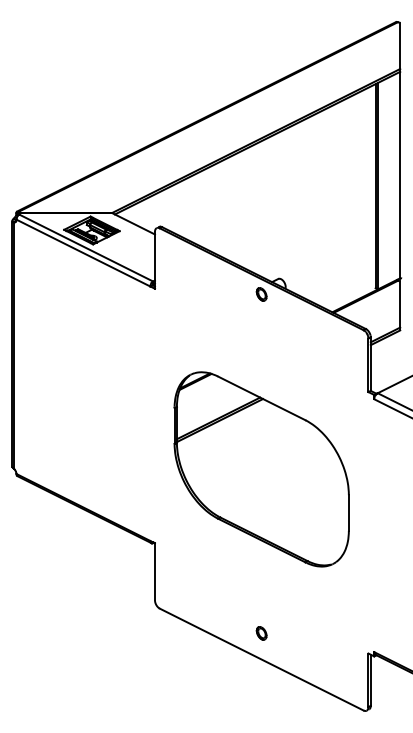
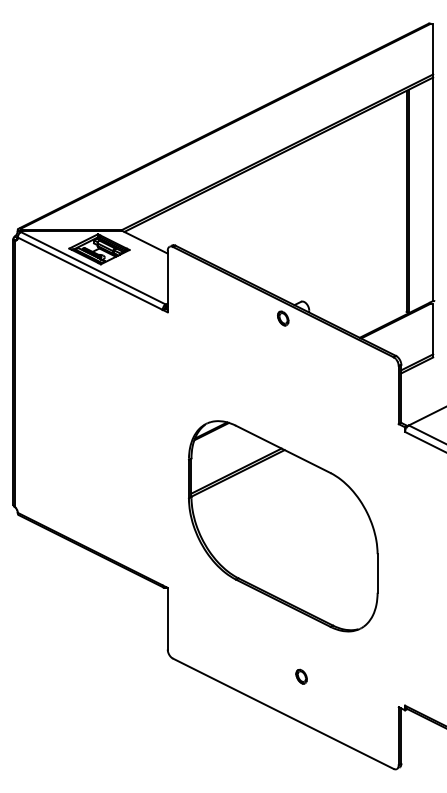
part: (261, 469) -> (283, 526), moved
part: (261, 633) -> (301, 676), moved

